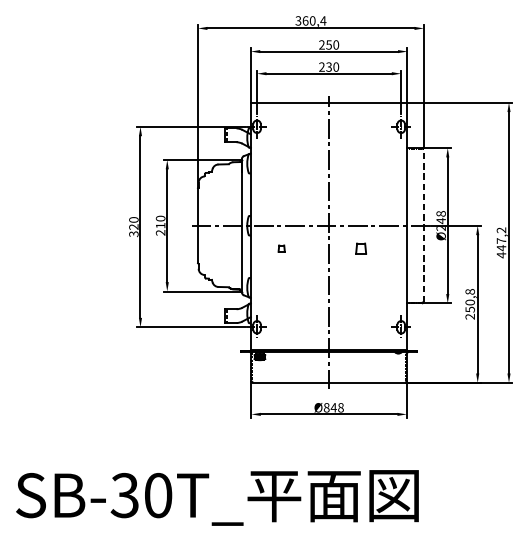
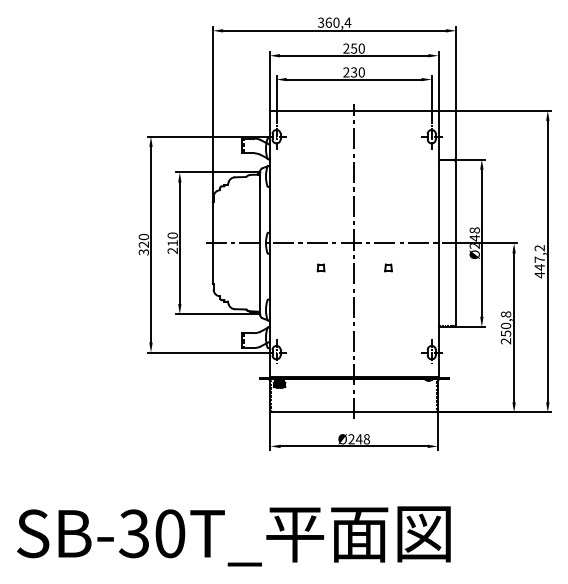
line: (424, 225) -> (456, 243), dashed -> solid
part: (281, 248) -> (320, 267), moved
part: (361, 248) -> (388, 267), size x0.62
text: (326, 407) -> (351, 439), Ø848 -> Ø248

